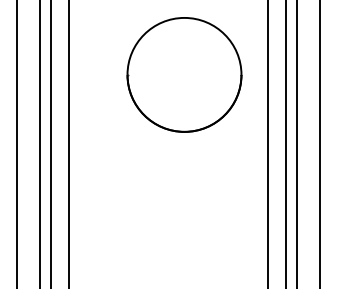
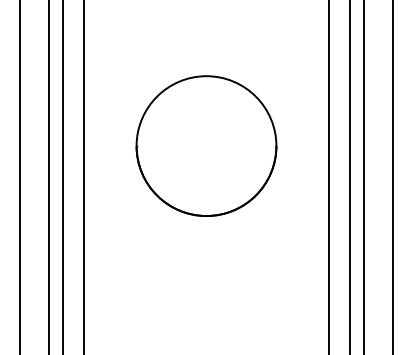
part: (184, 74) -> (206, 145), moved

